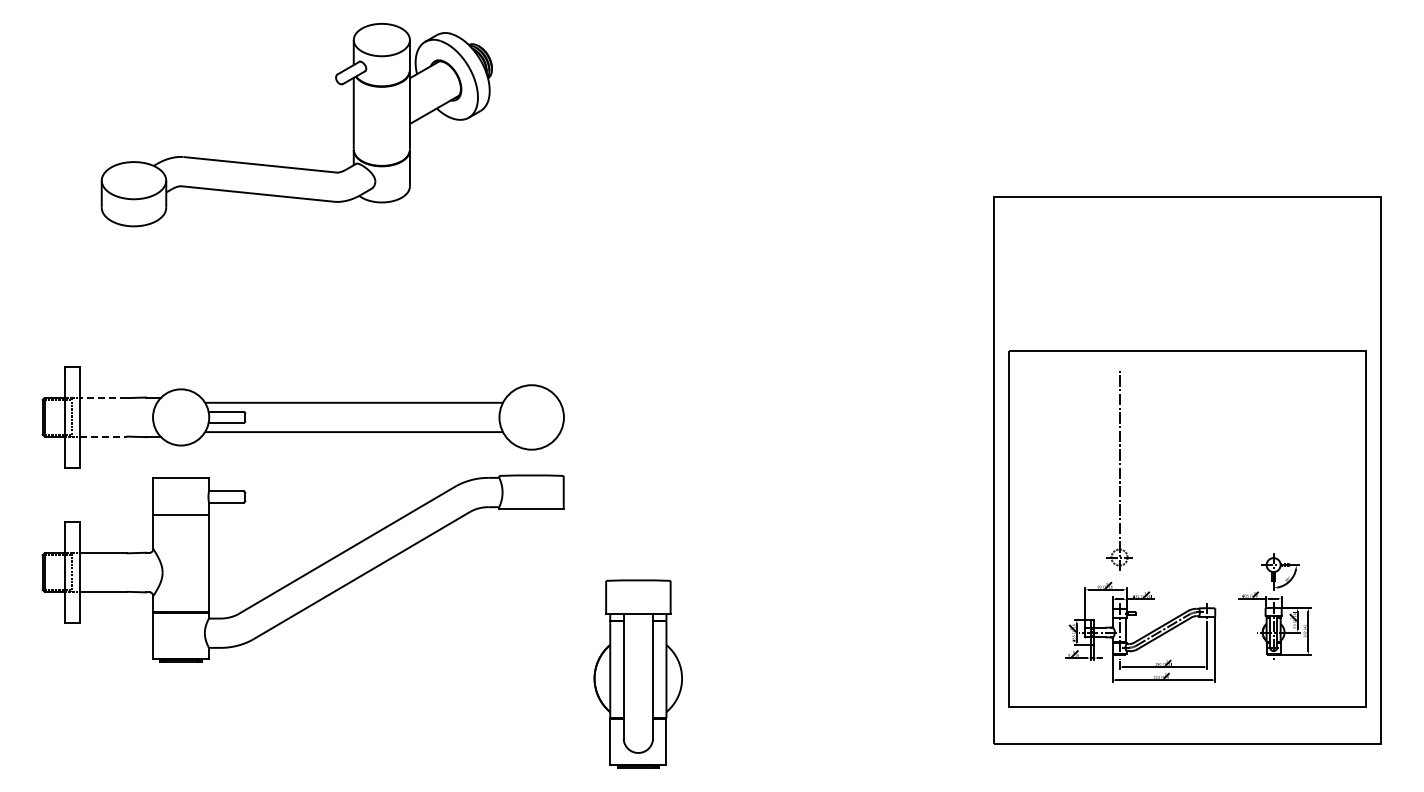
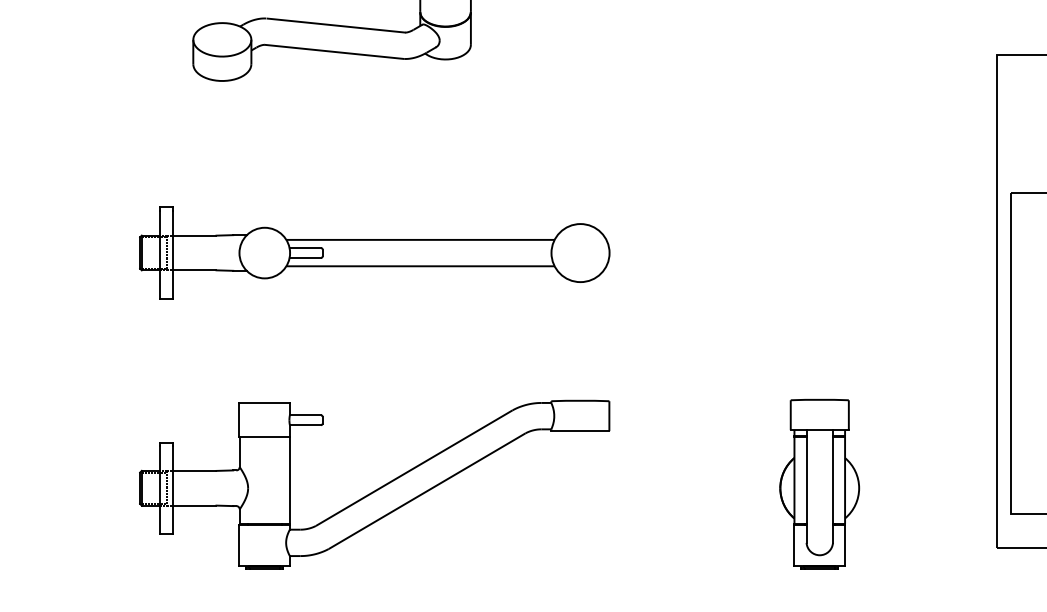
line: (103, 398) -> (194, 236), dashed -> solid
line: (103, 436) -> (194, 270), dashed -> solid
part: (302, 568) -> (374, 484), moved
part: (637, 673) -> (818, 483), moved

